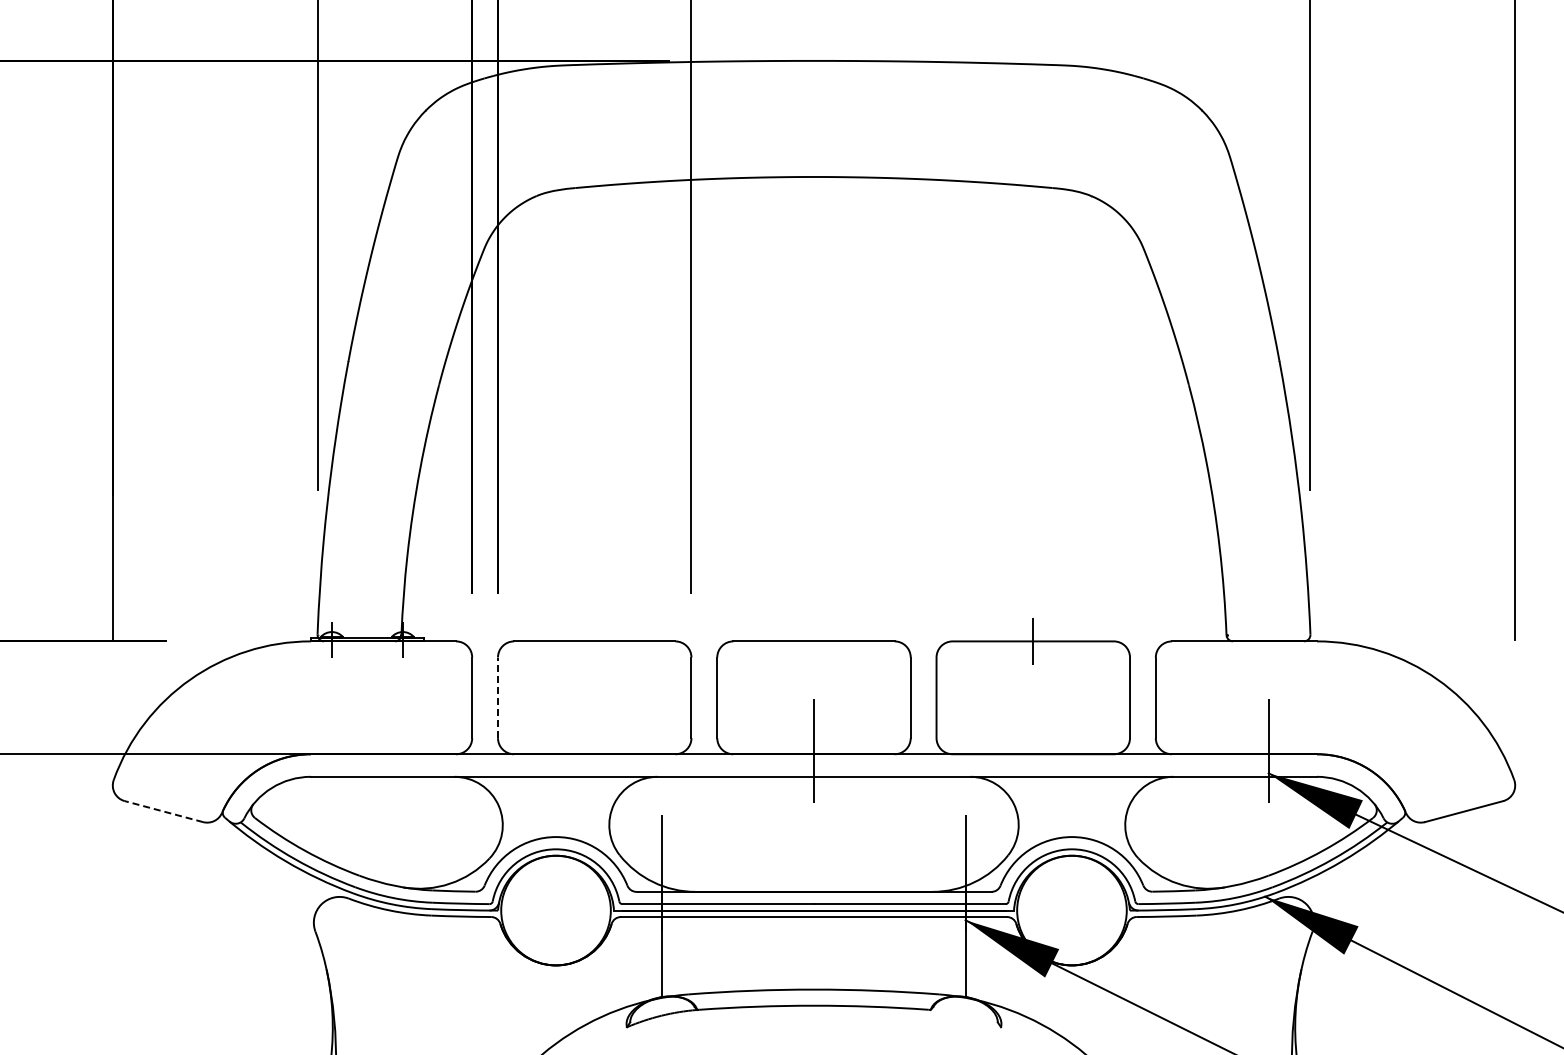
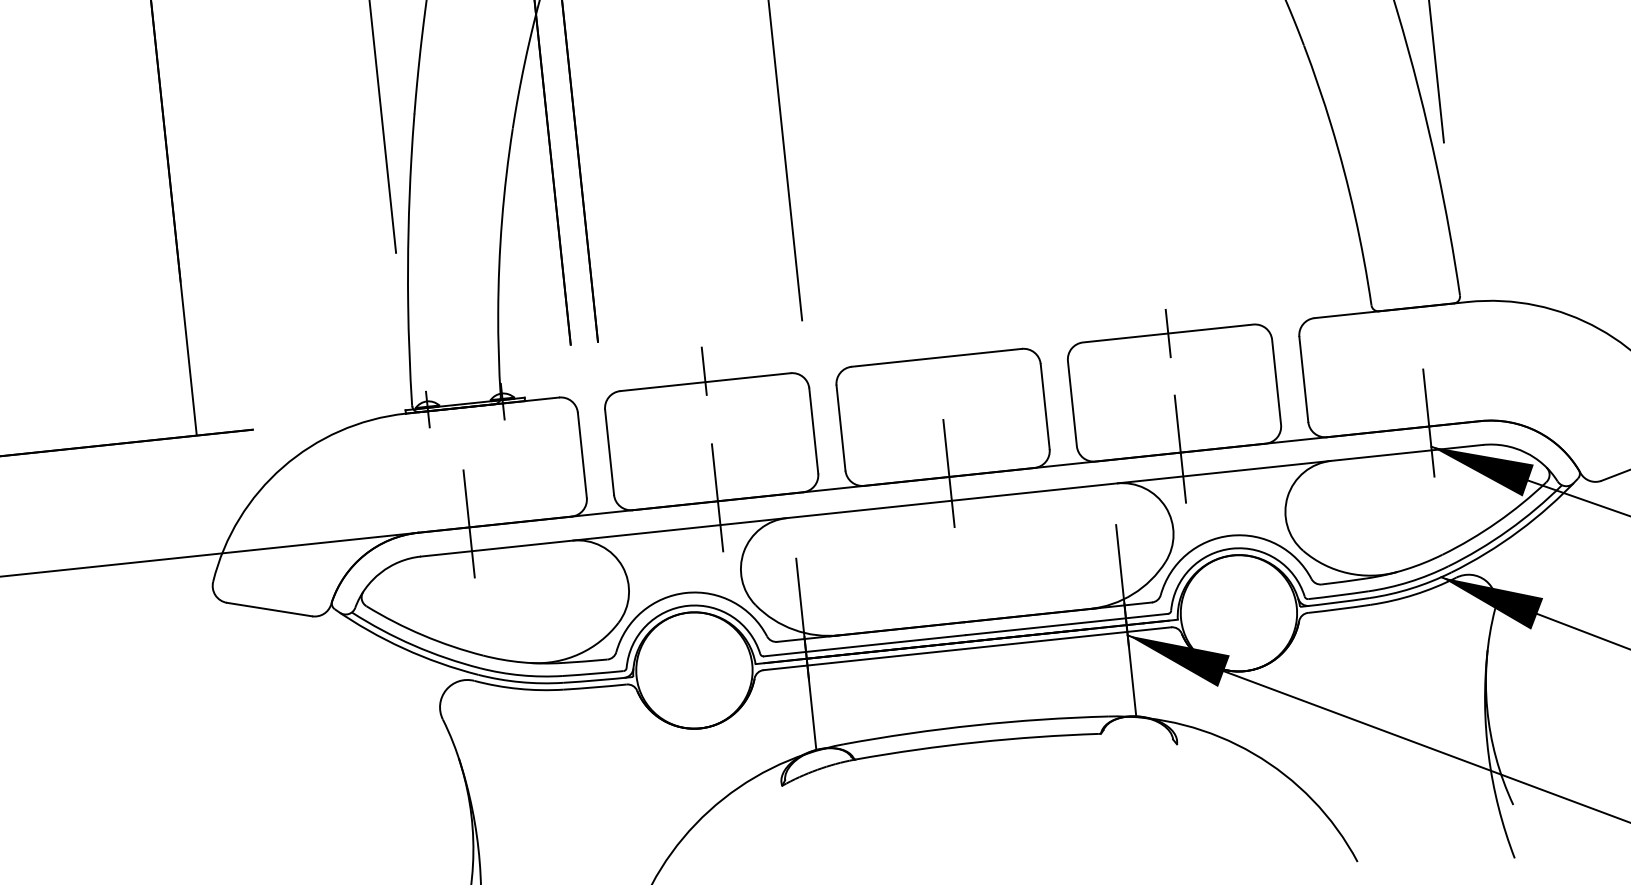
line: (594, 630) -> (703, 370), added
line: (498, 697) -> (610, 452), dashed -> solid
line: (359, 750) -> (469, 523), added
line: (594, 750) -> (717, 497), added
line: (1033, 750) -> (1180, 448), added
line: (163, 811) -> (269, 609), dashed -> solid

